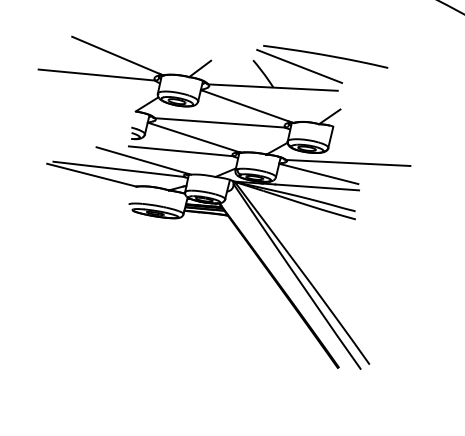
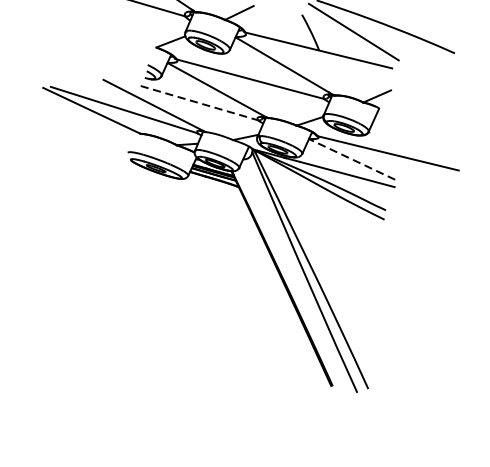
line: (181, 151) -> (199, 103), solid -> dashed
line: (318, 173) -> (351, 158), solid -> dashed

